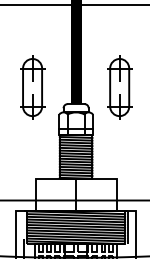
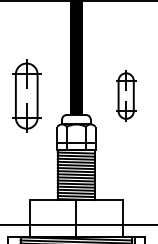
part: (119, 87) -> (125, 96), size x0.7

